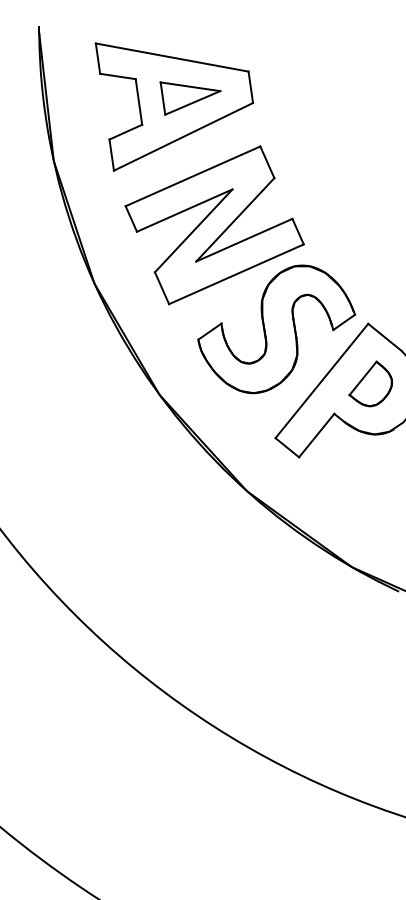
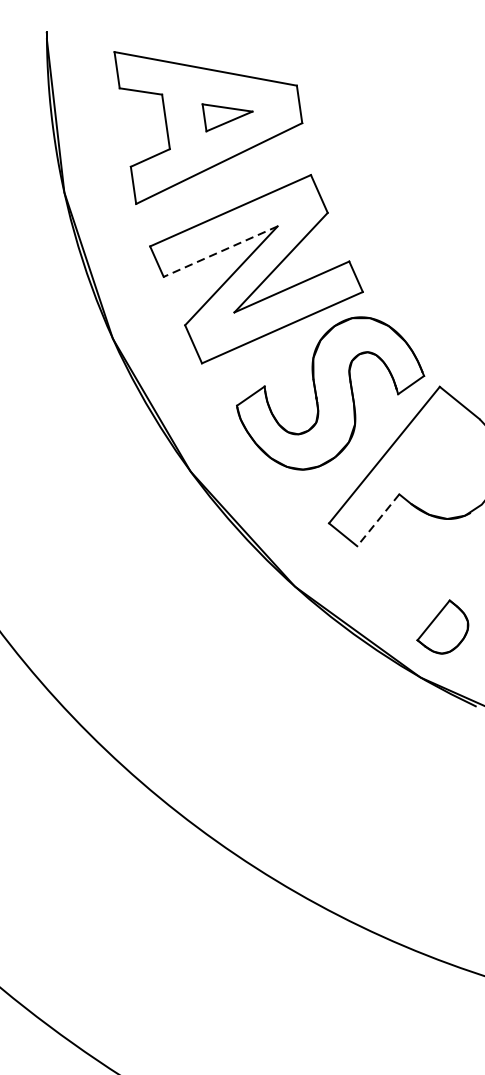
part: (190, 98) -> (227, 117), size x0.7
line: (184, 210) -> (220, 251), solid -> dashed
part: (370, 383) -> (442, 626), moved
line: (316, 435) -> (378, 520), solid -> dashed

